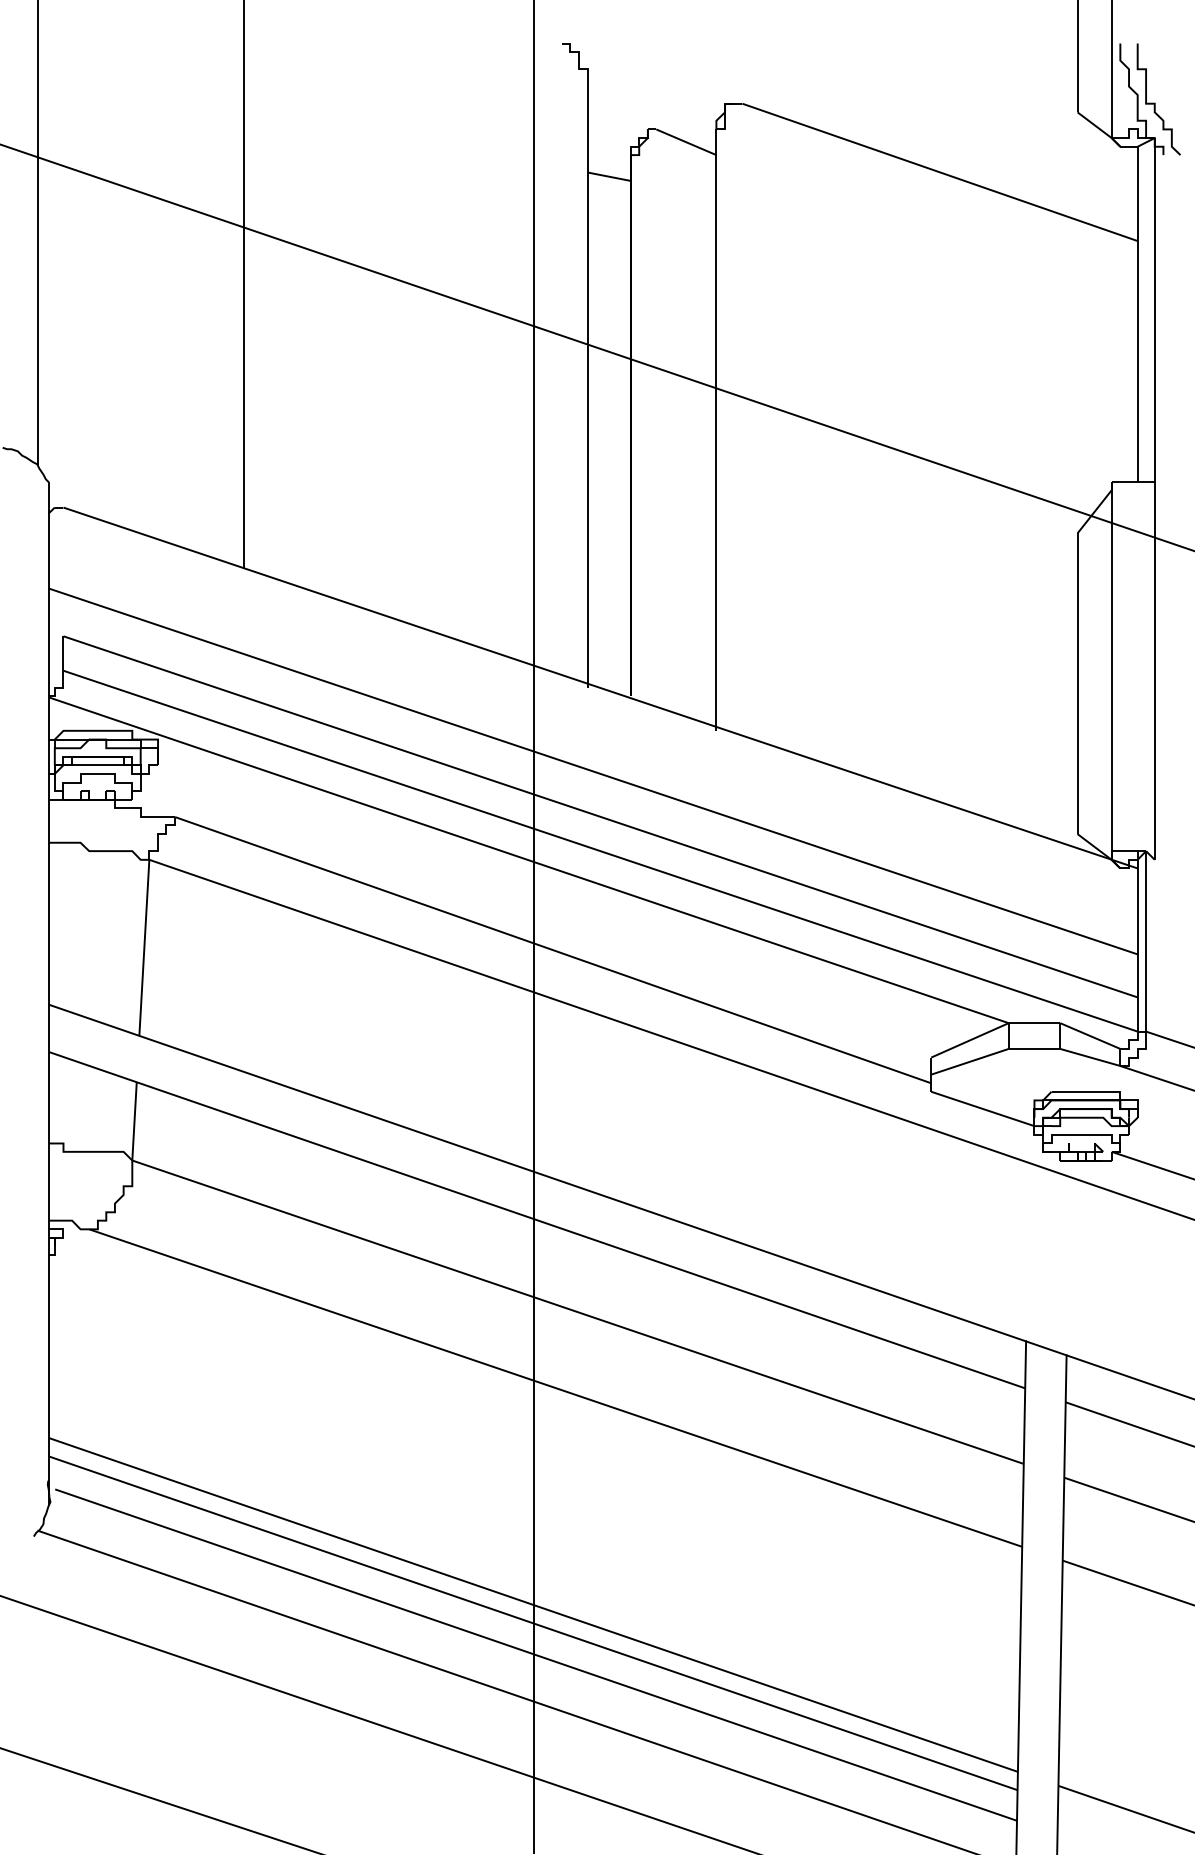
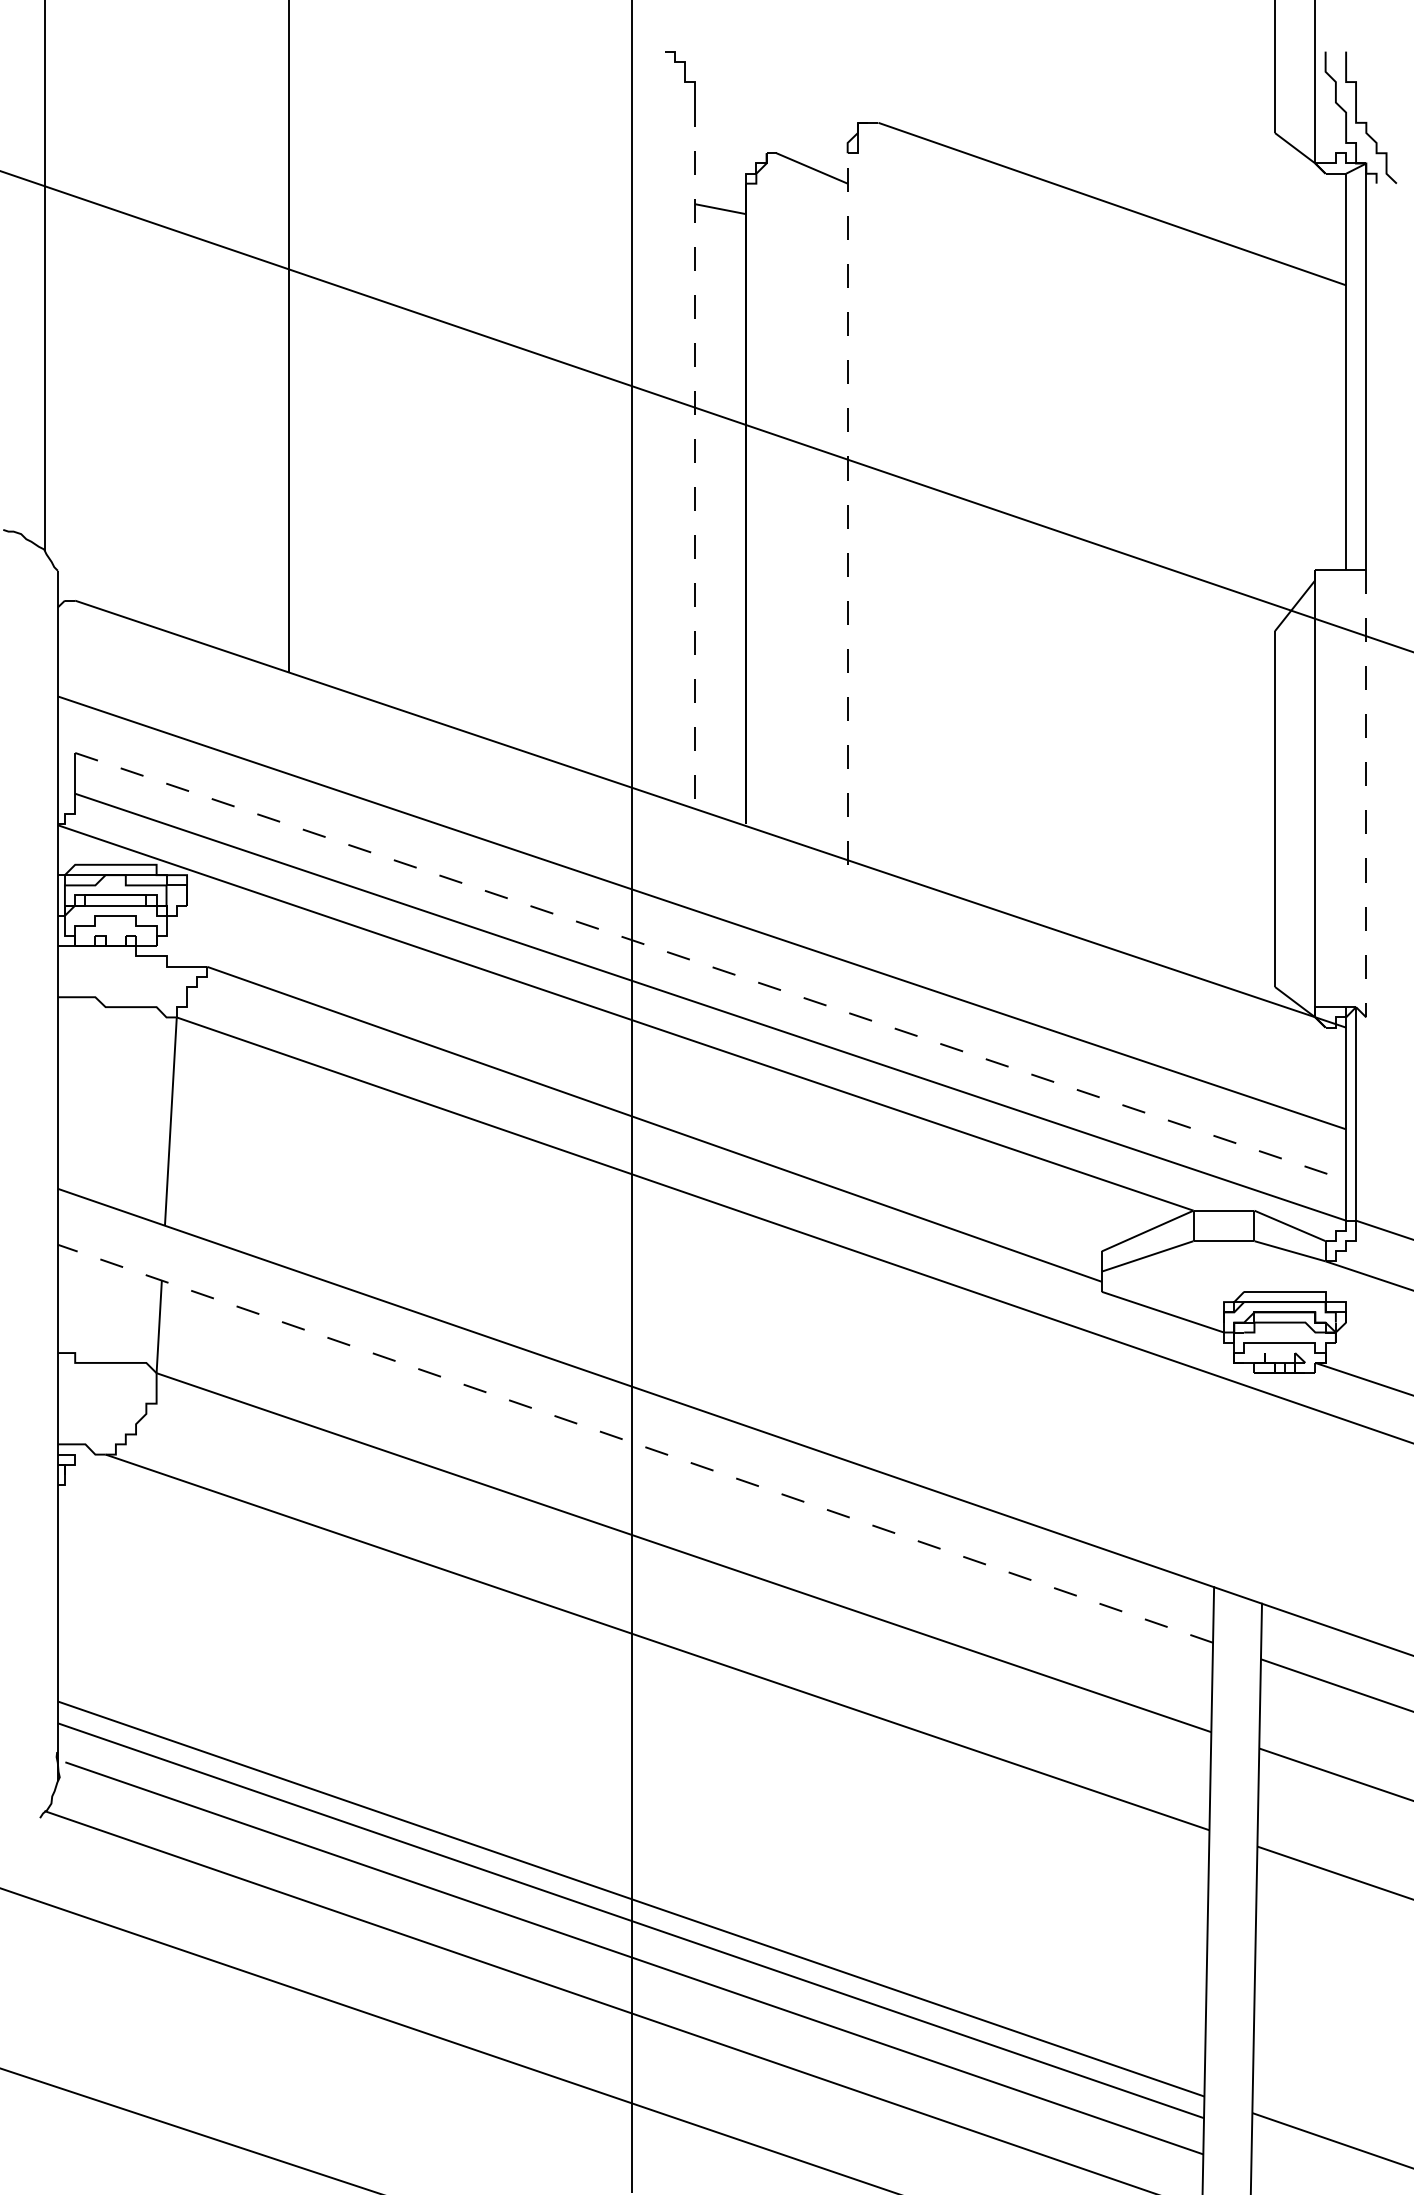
line: (587, 387) -> (695, 458), solid -> dashed
line: (716, 430) -> (847, 509), solid -> dashed
line: (1154, 670) -> (1366, 793), solid -> dashed
line: (601, 816) -> (711, 966), solid -> dashed
line: (537, 1219) -> (635, 1443), solid -> dashed

